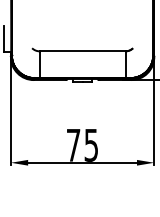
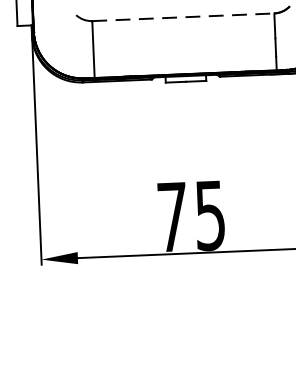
line: (82, 51) -> (183, 17), solid -> dashed

